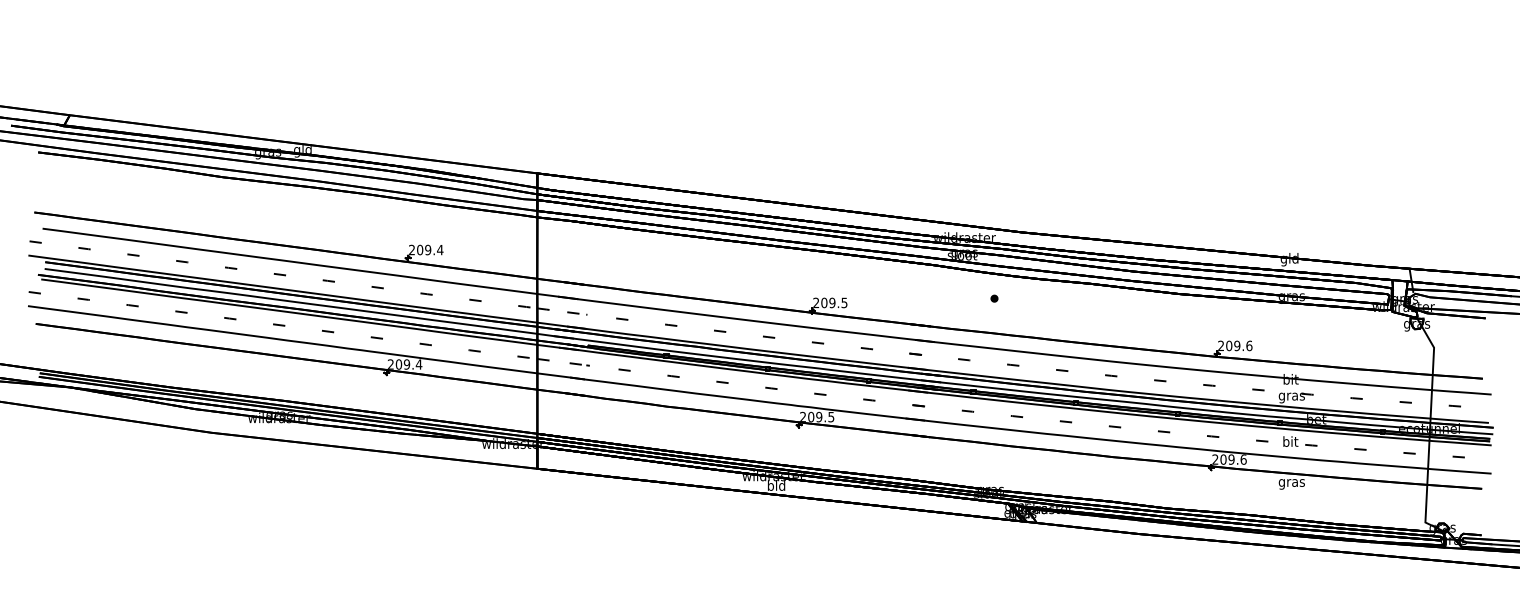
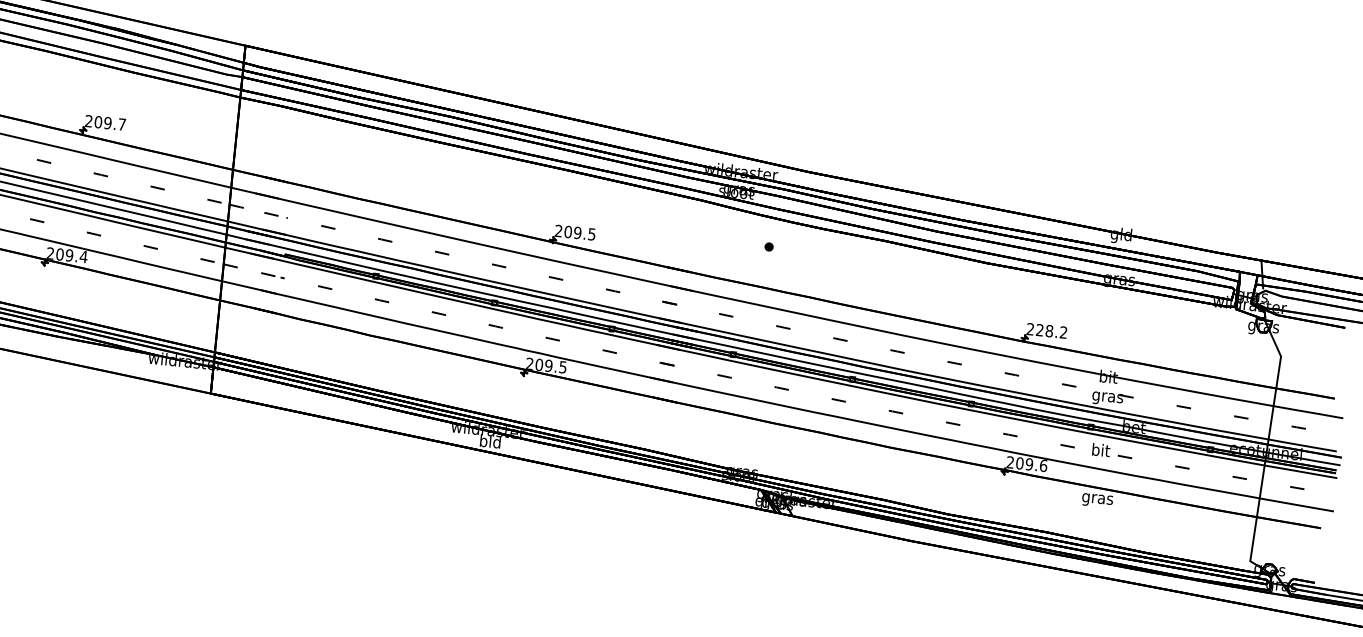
text: (440, 250) -> (122, 125), 209.4 -> 209.7
text: (1239, 345) -> (1052, 330), 209.6 -> 228.2

